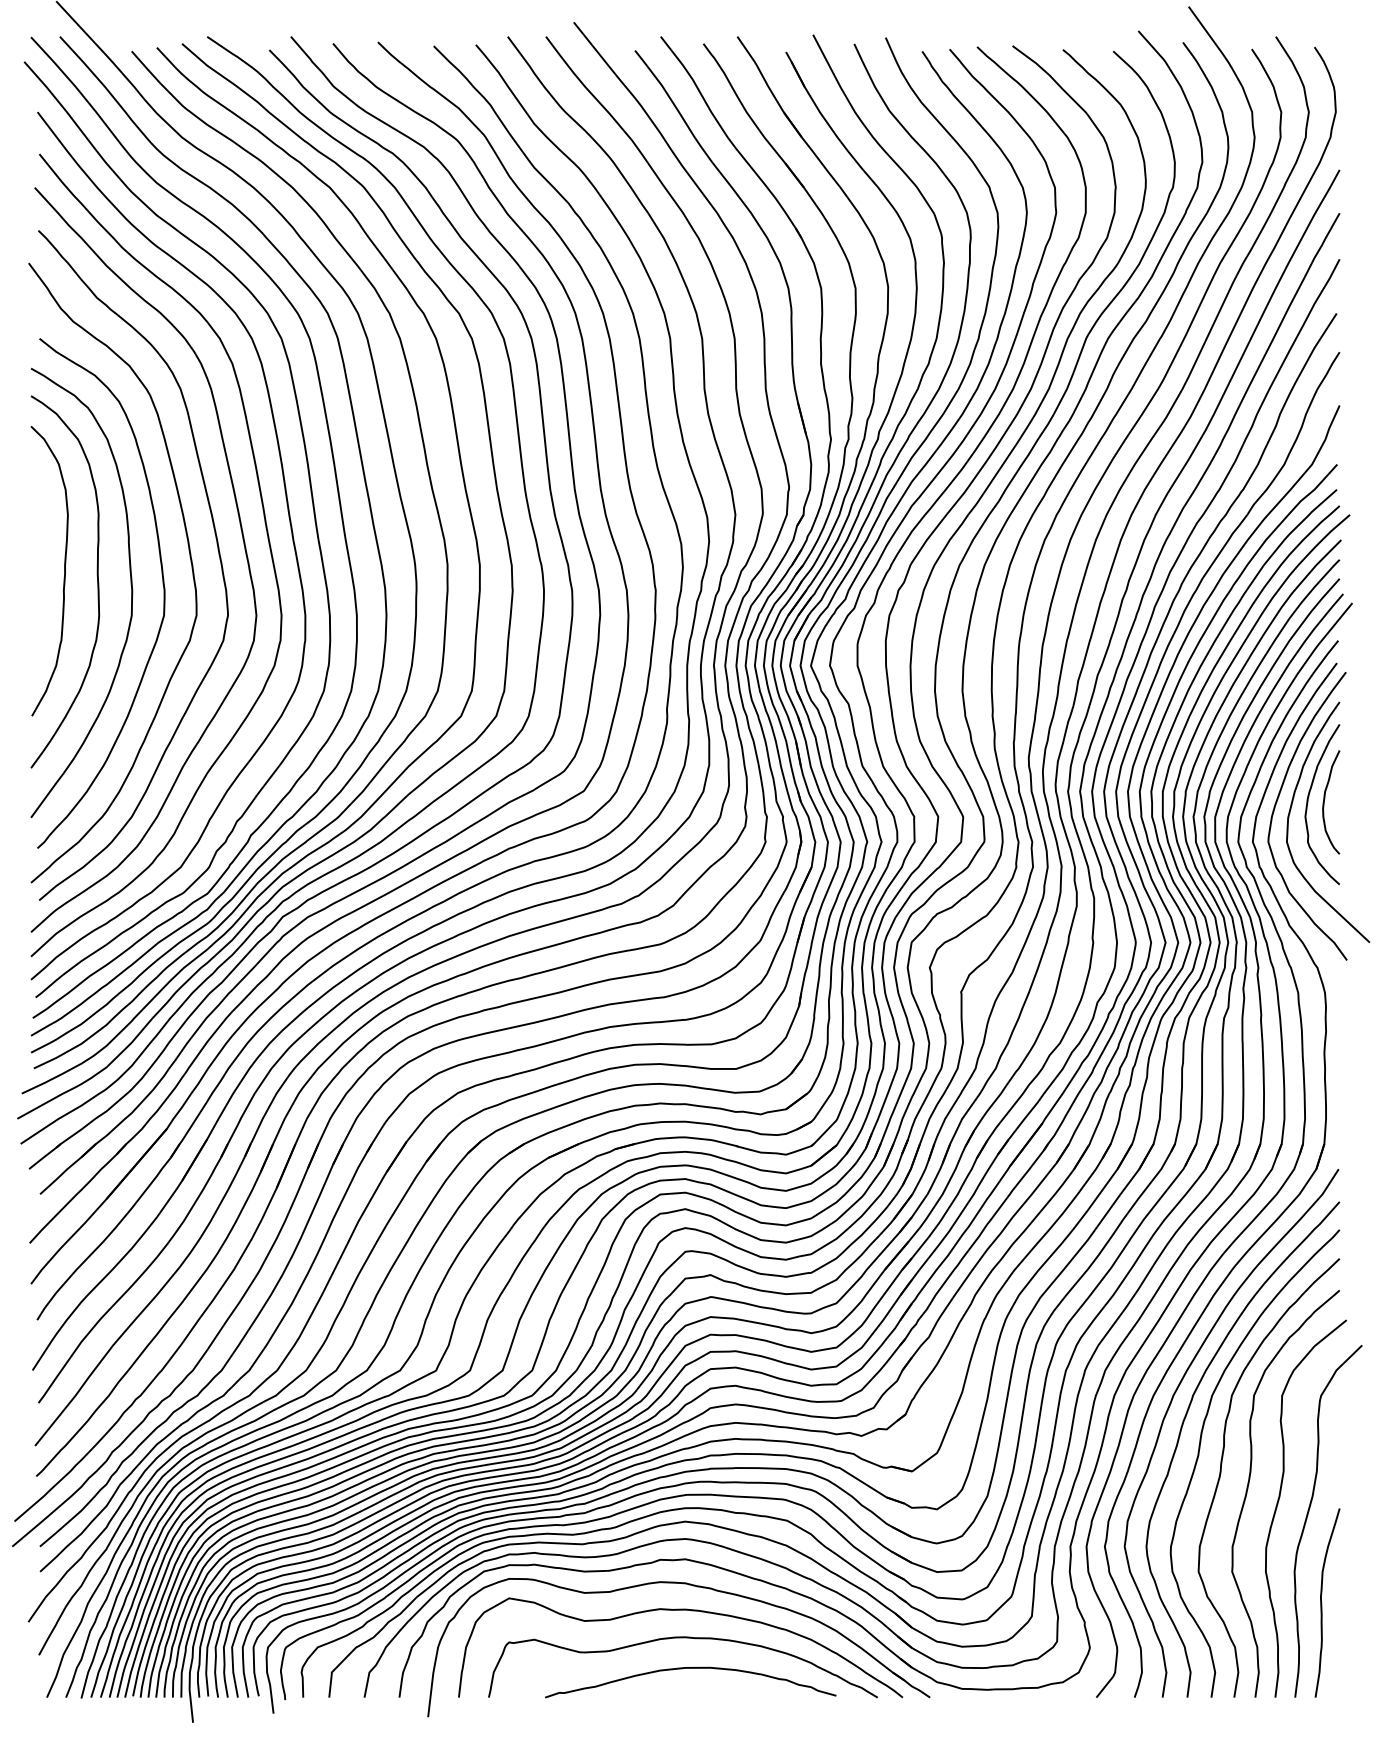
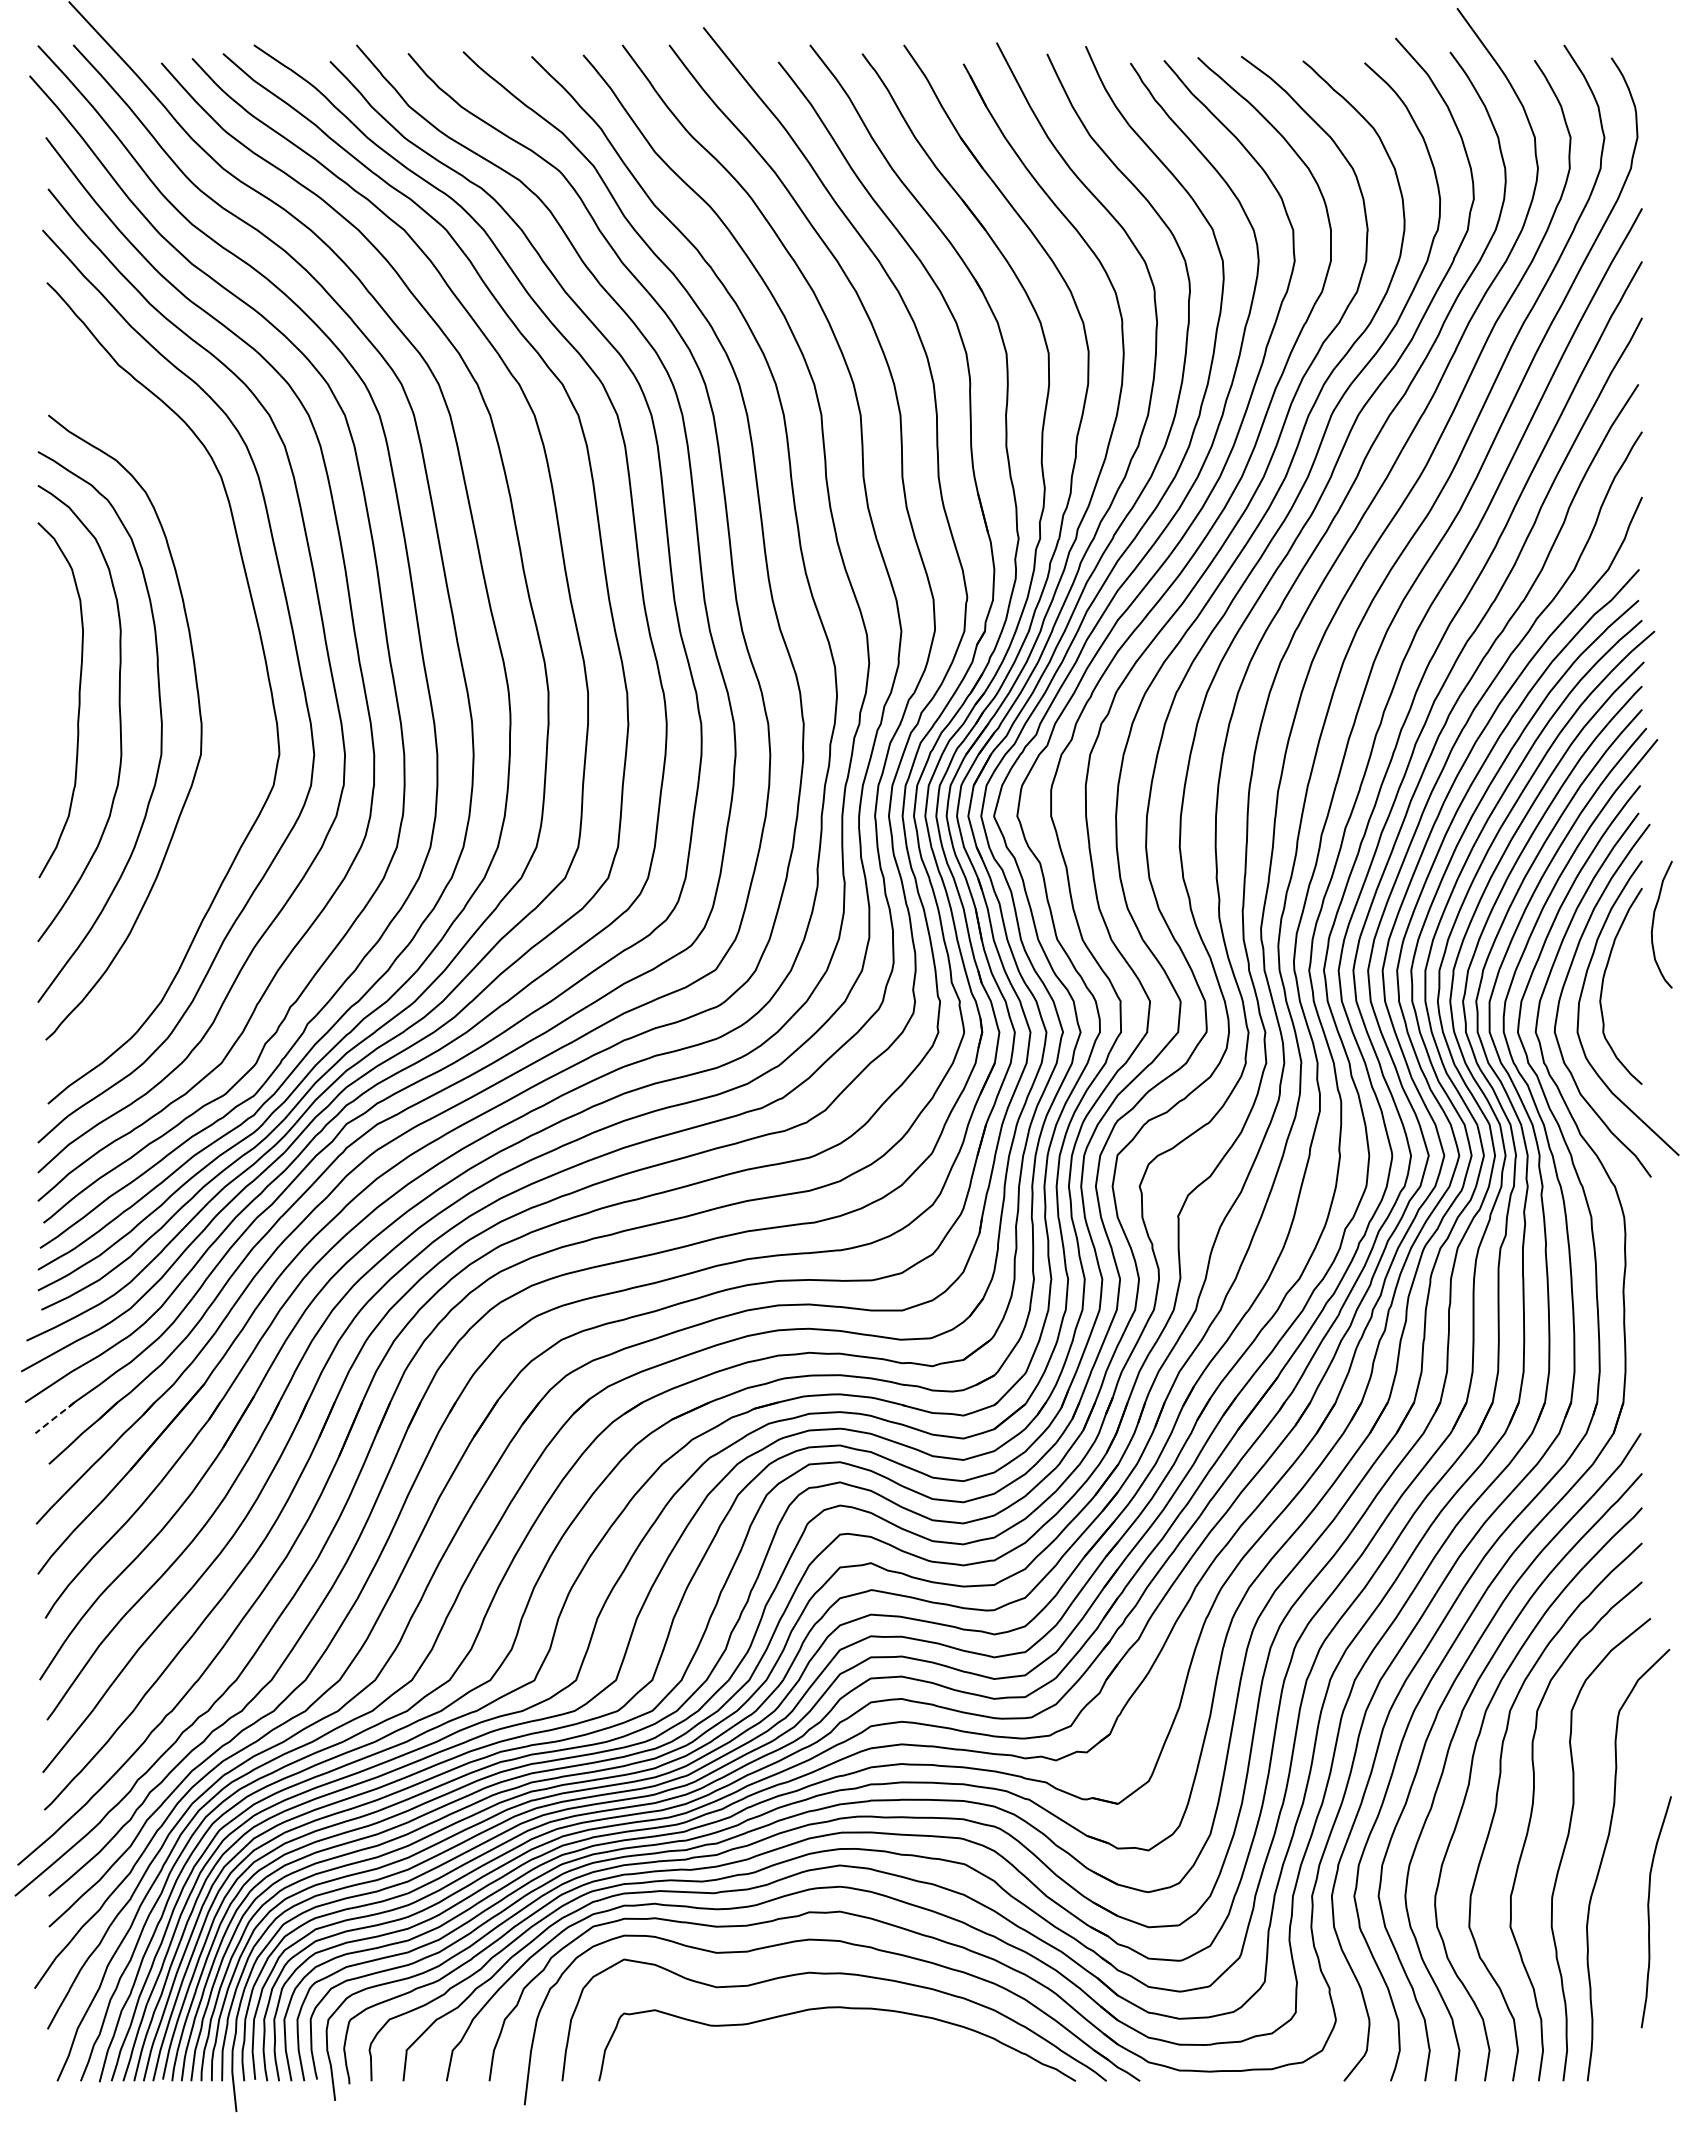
curve: (189, 557) -> (232, 683), removed
curve: (1324, 802) -> (1653, 924), moved
line: (44, 1156) -> (54, 1417), solid -> dashed
curve: (1321, 1603) -> (1649, 1912), moved
curve: (690, 1668) -> (846, 2045), removed

